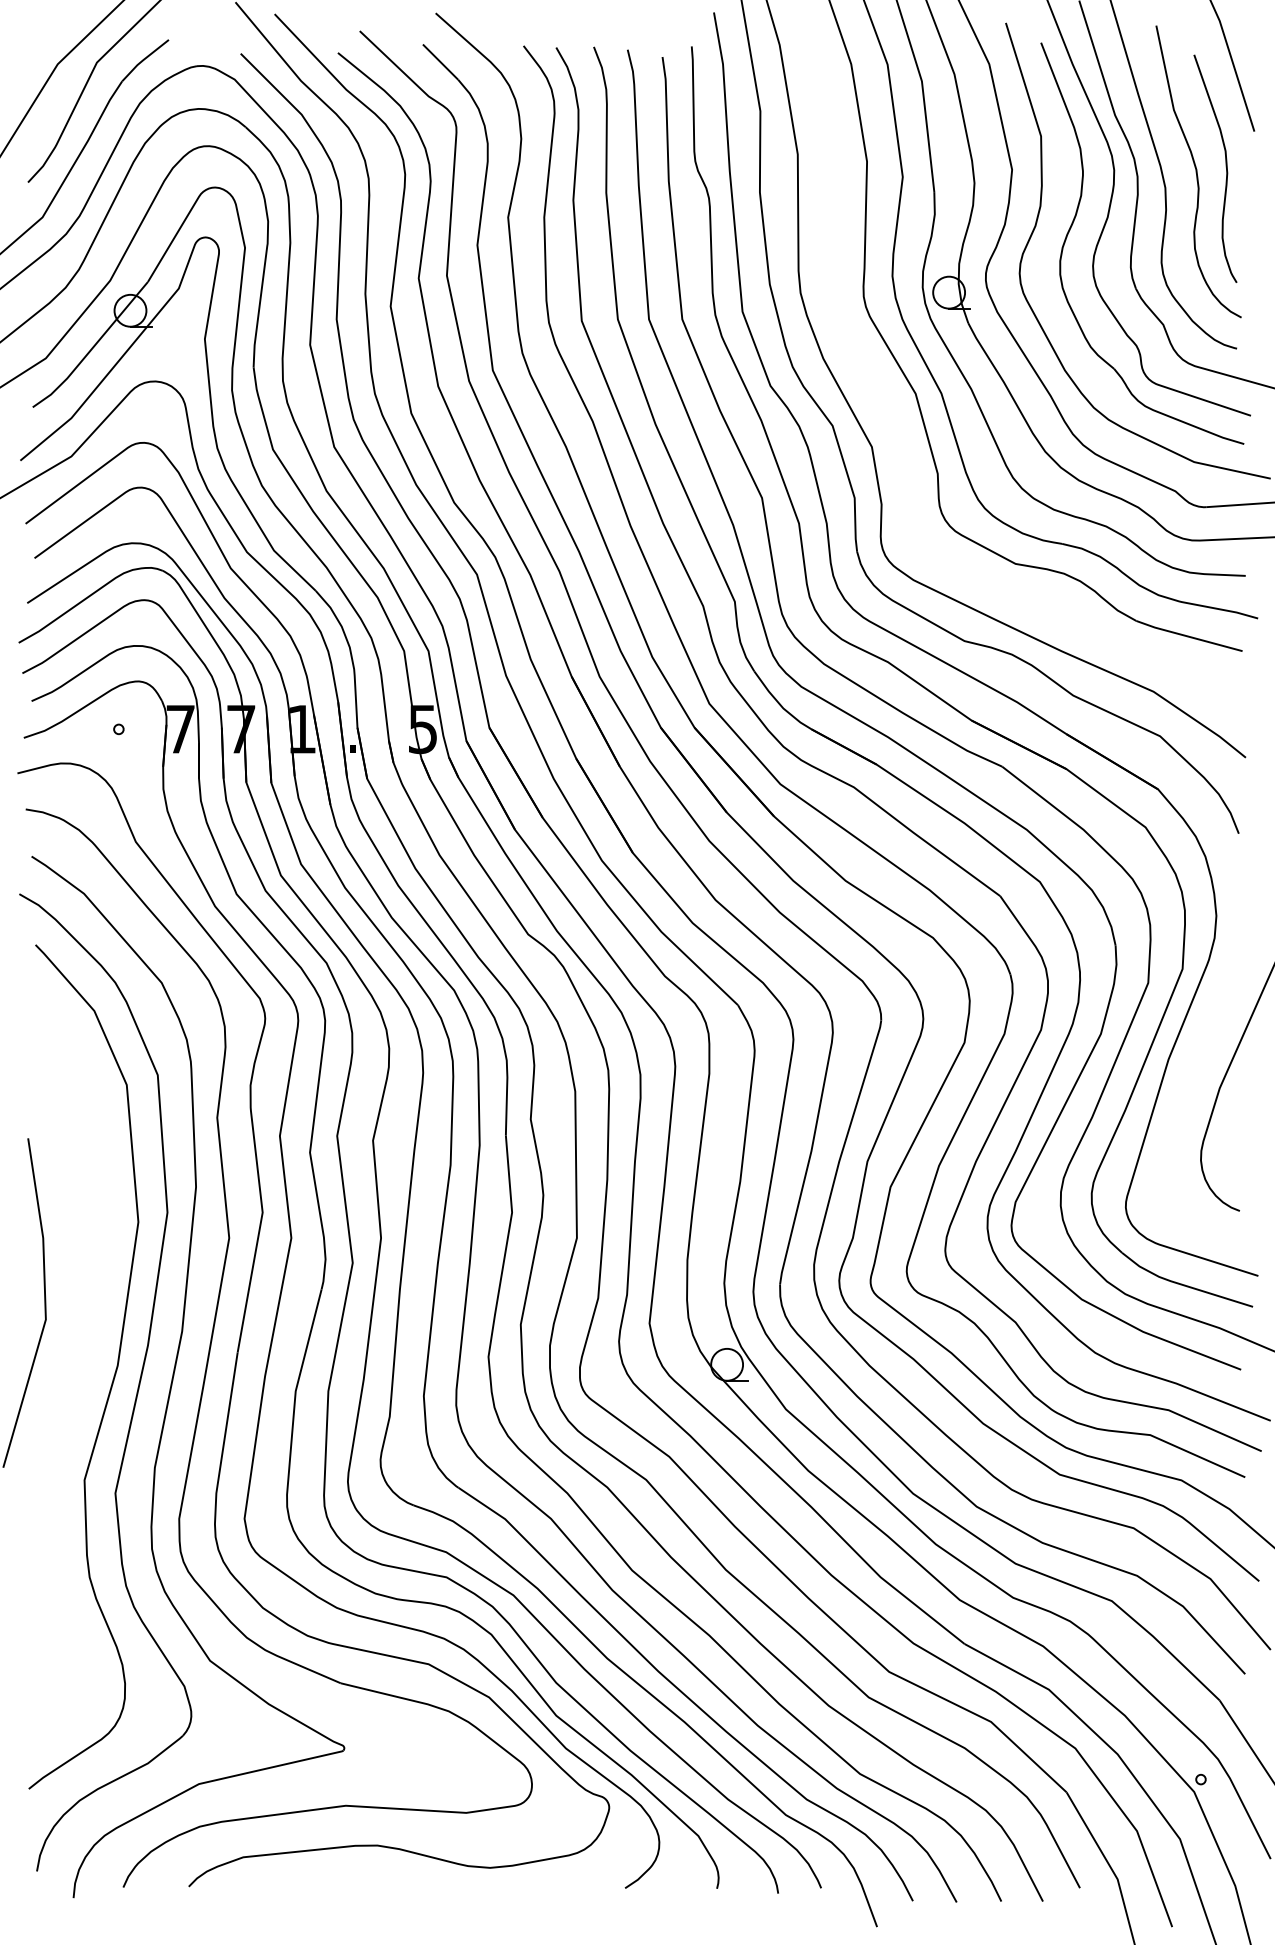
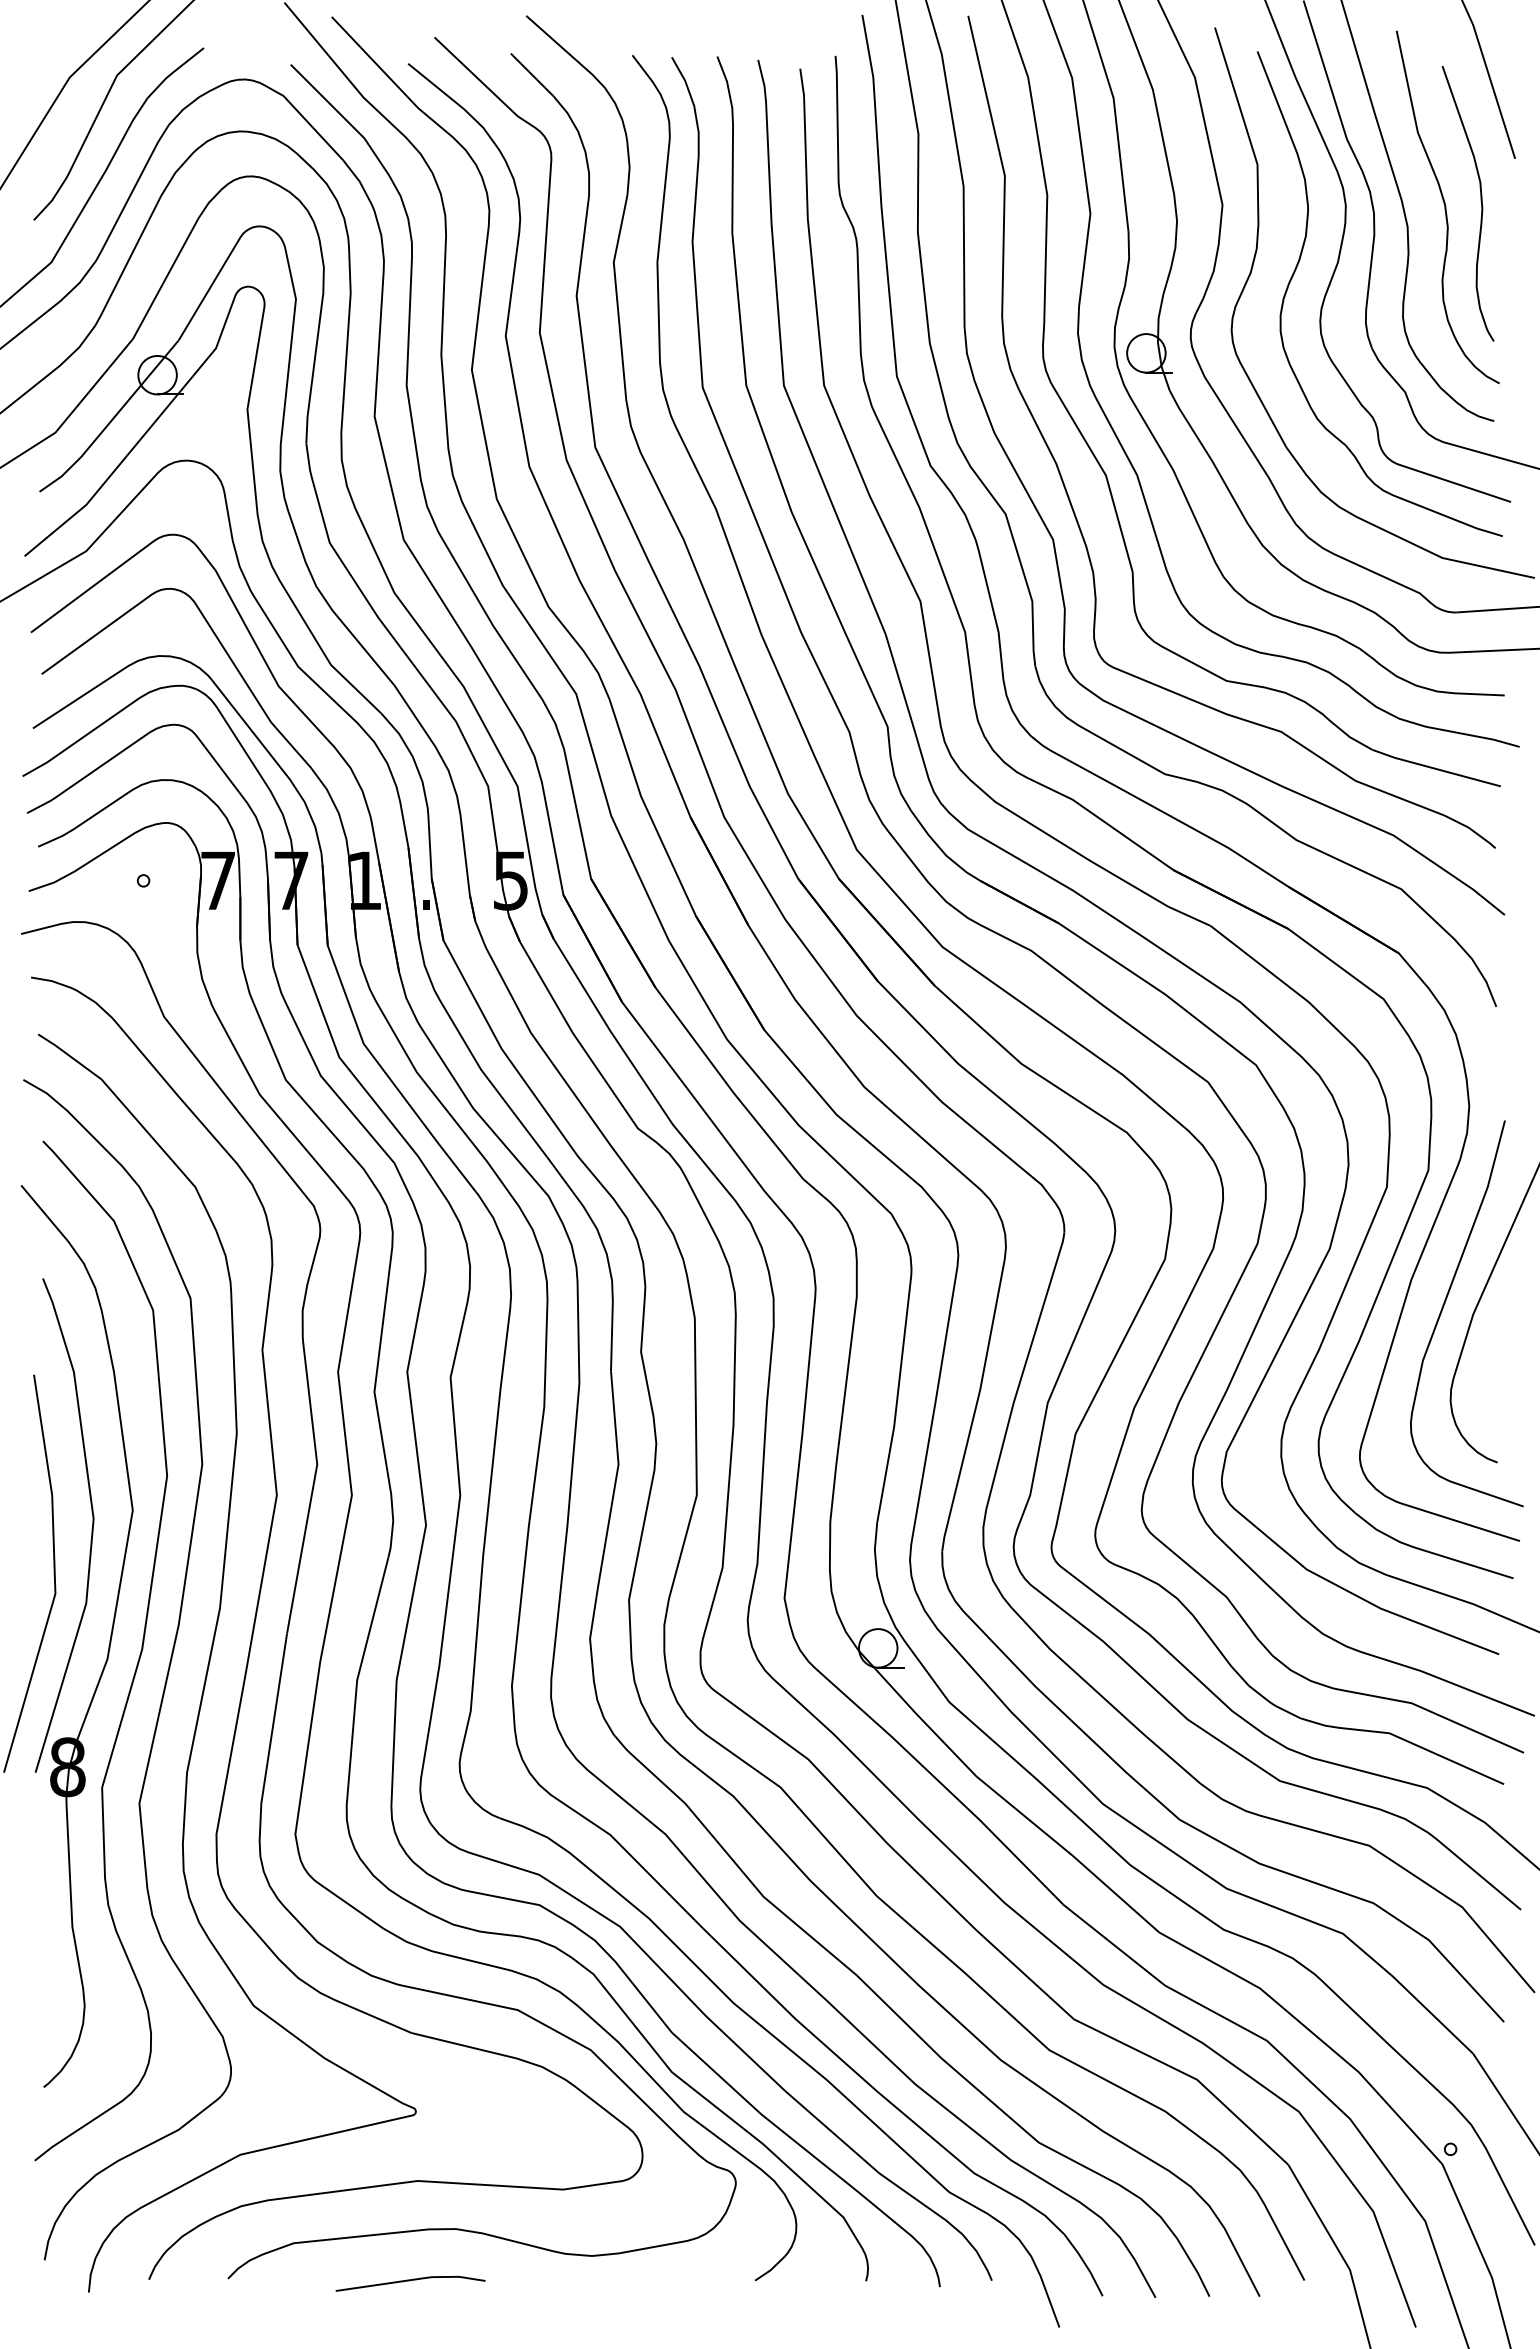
curve: (885, 411) -> (1069, 496), added
curve: (1195, 1081) -> (1444, 1306), added
part: (63, 1354) -> (76, 1636), added
line: (339, 1888) -> (410, 2281), added

